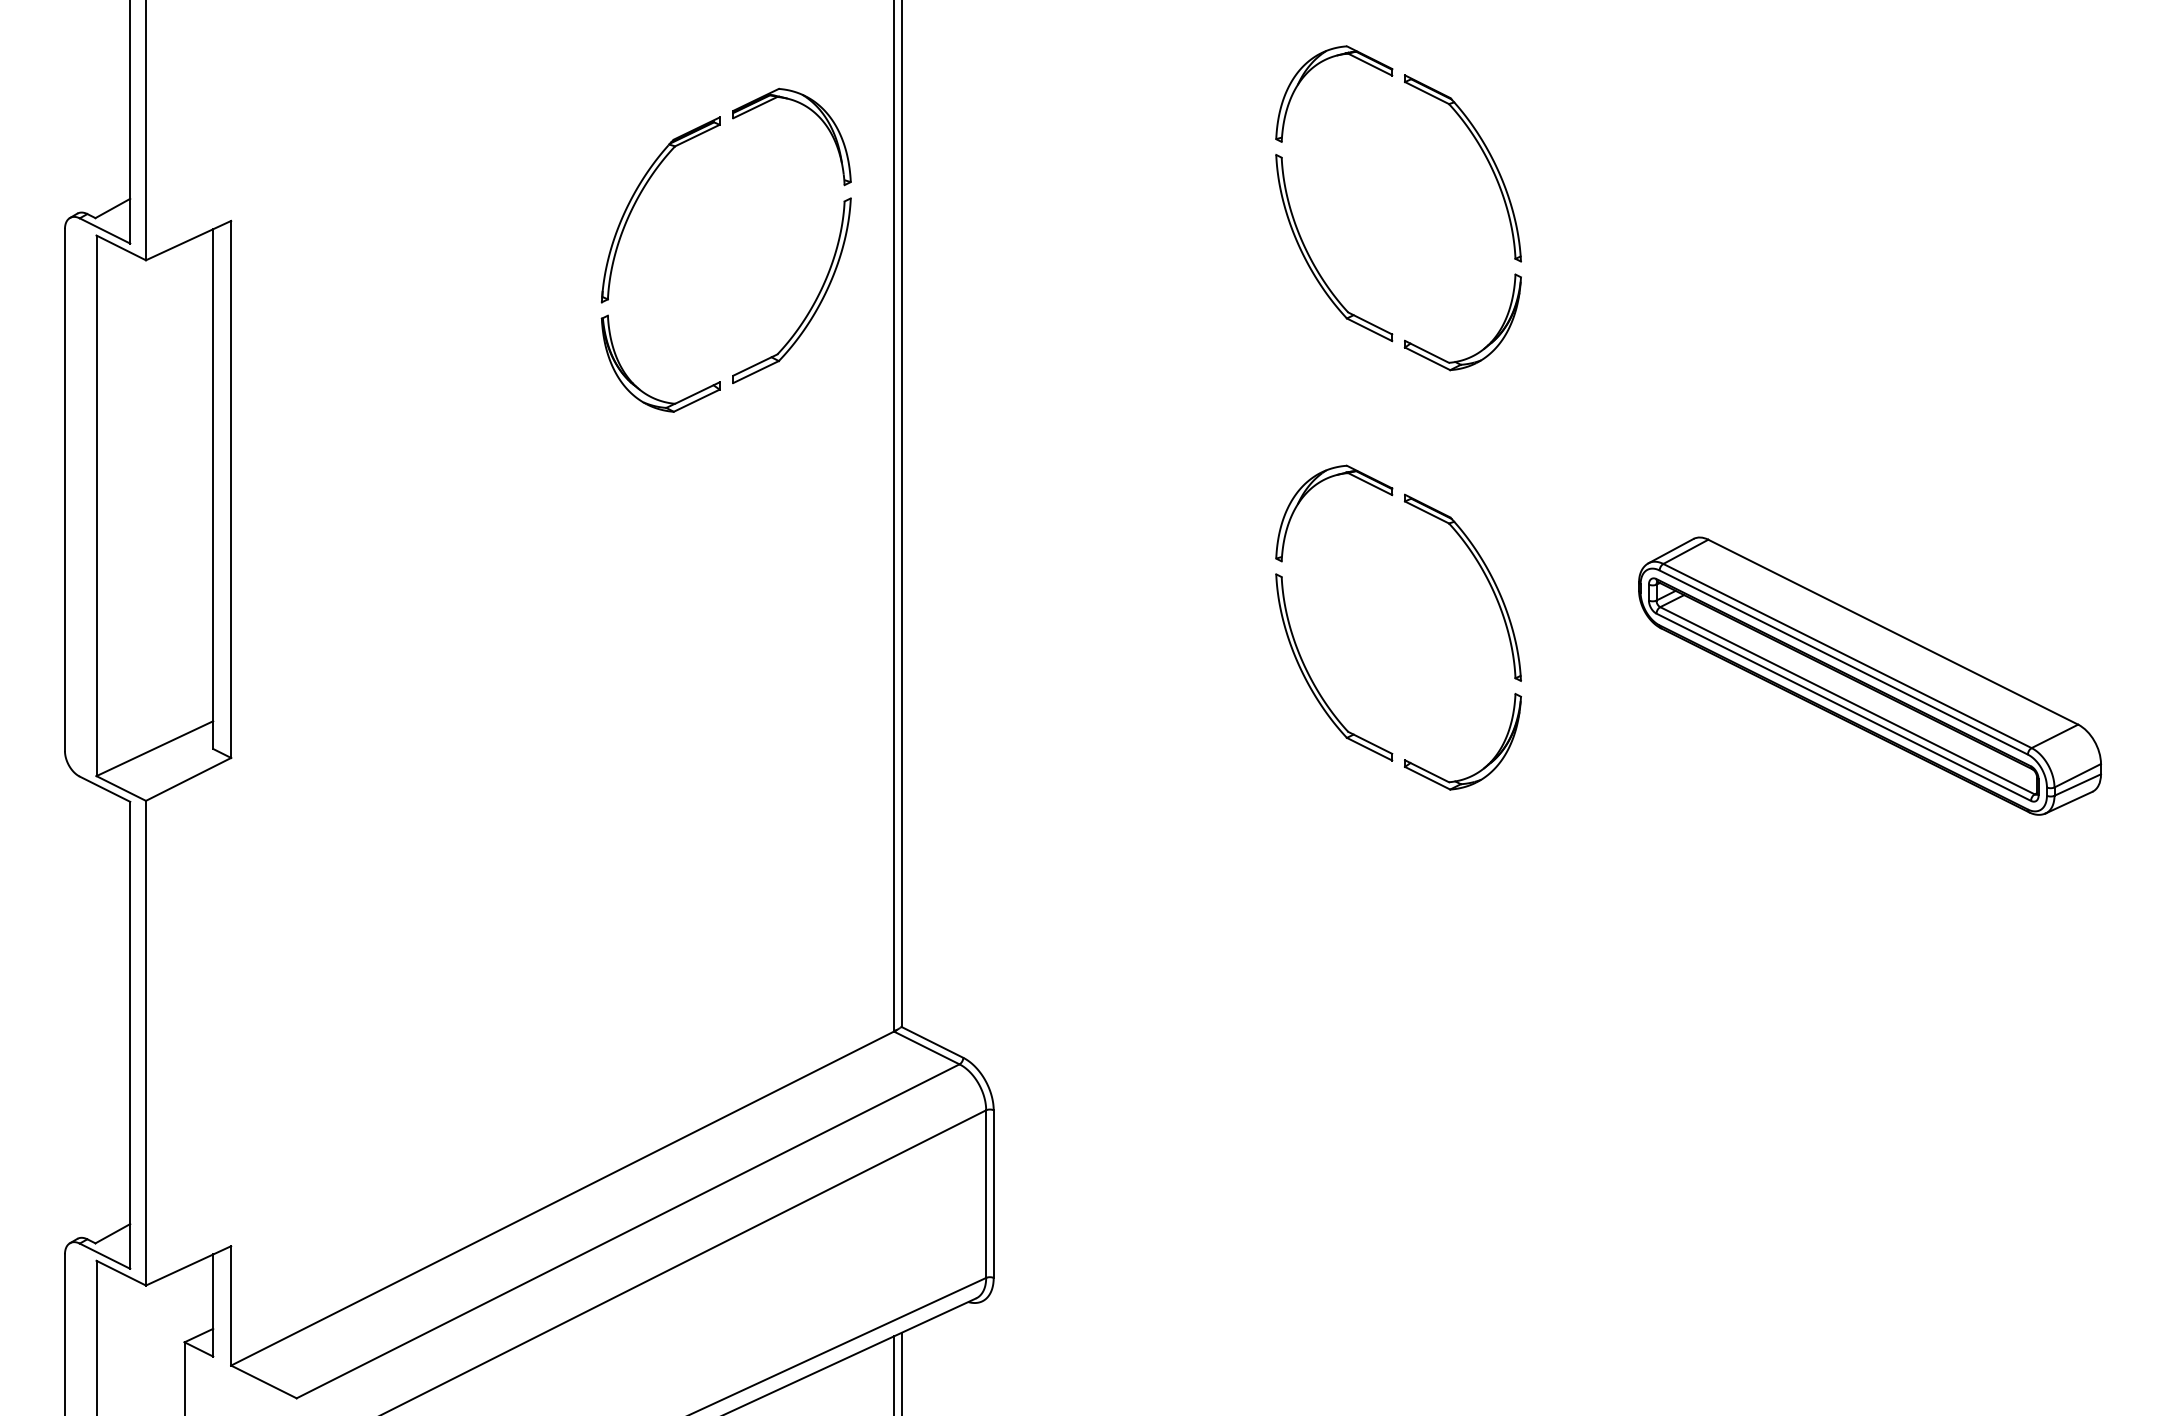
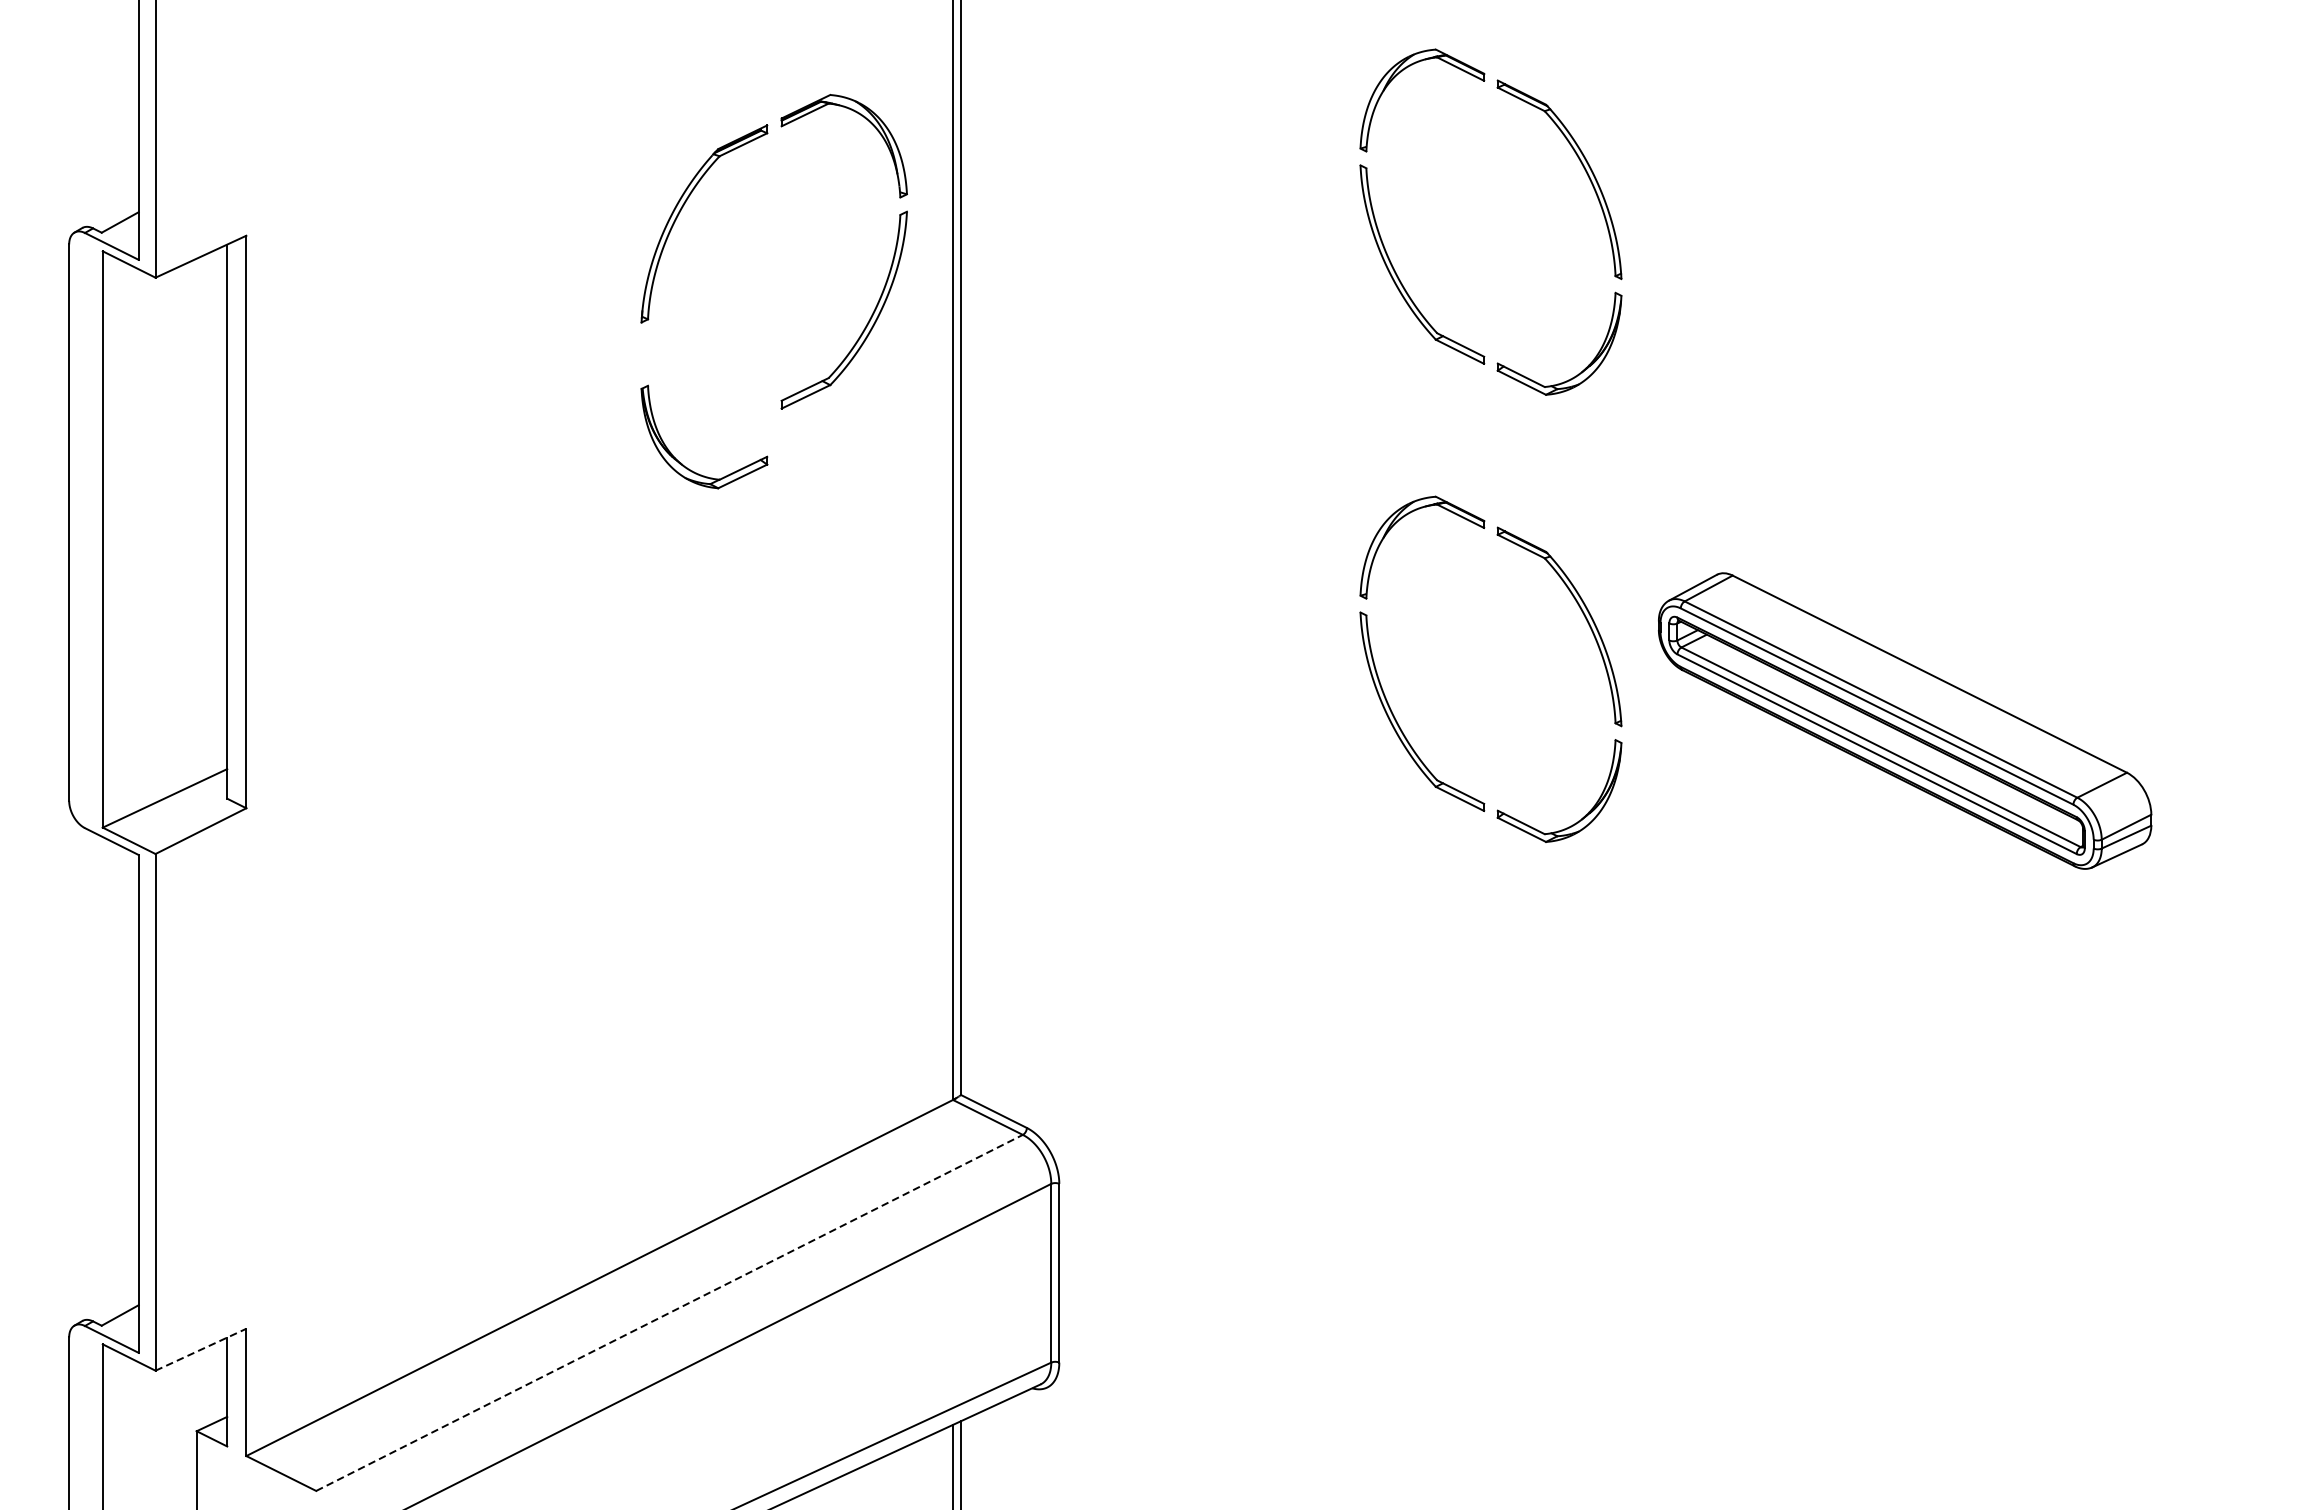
part: (640, 388) -> (682, 463), moved
part: (1869, 675) -> (1904, 720), moved
line: (628, 1231) -> (669, 1313), solid -> dashed
line: (188, 1265) -> (200, 1349), solid -> dashed

